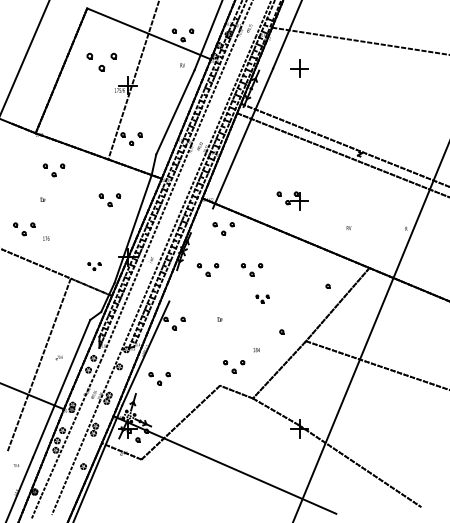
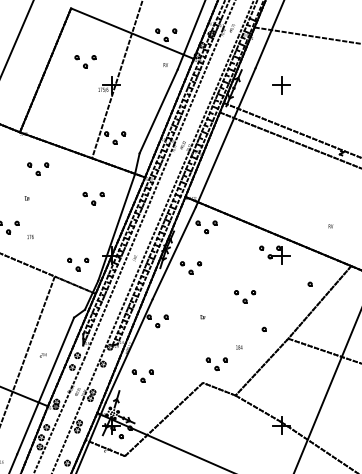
part: (101, 62) -> (85, 62), size x0.71
part: (299, 68) -> (281, 84), moved
part: (292, 200) -> (274, 254), moved
line: (190, 254) -> (173, 252), added
part: (94, 266) -> (78, 264), size x1.67
part: (251, 269) -> (234, 267), removed
part: (262, 298) -> (245, 296), size x1.67

